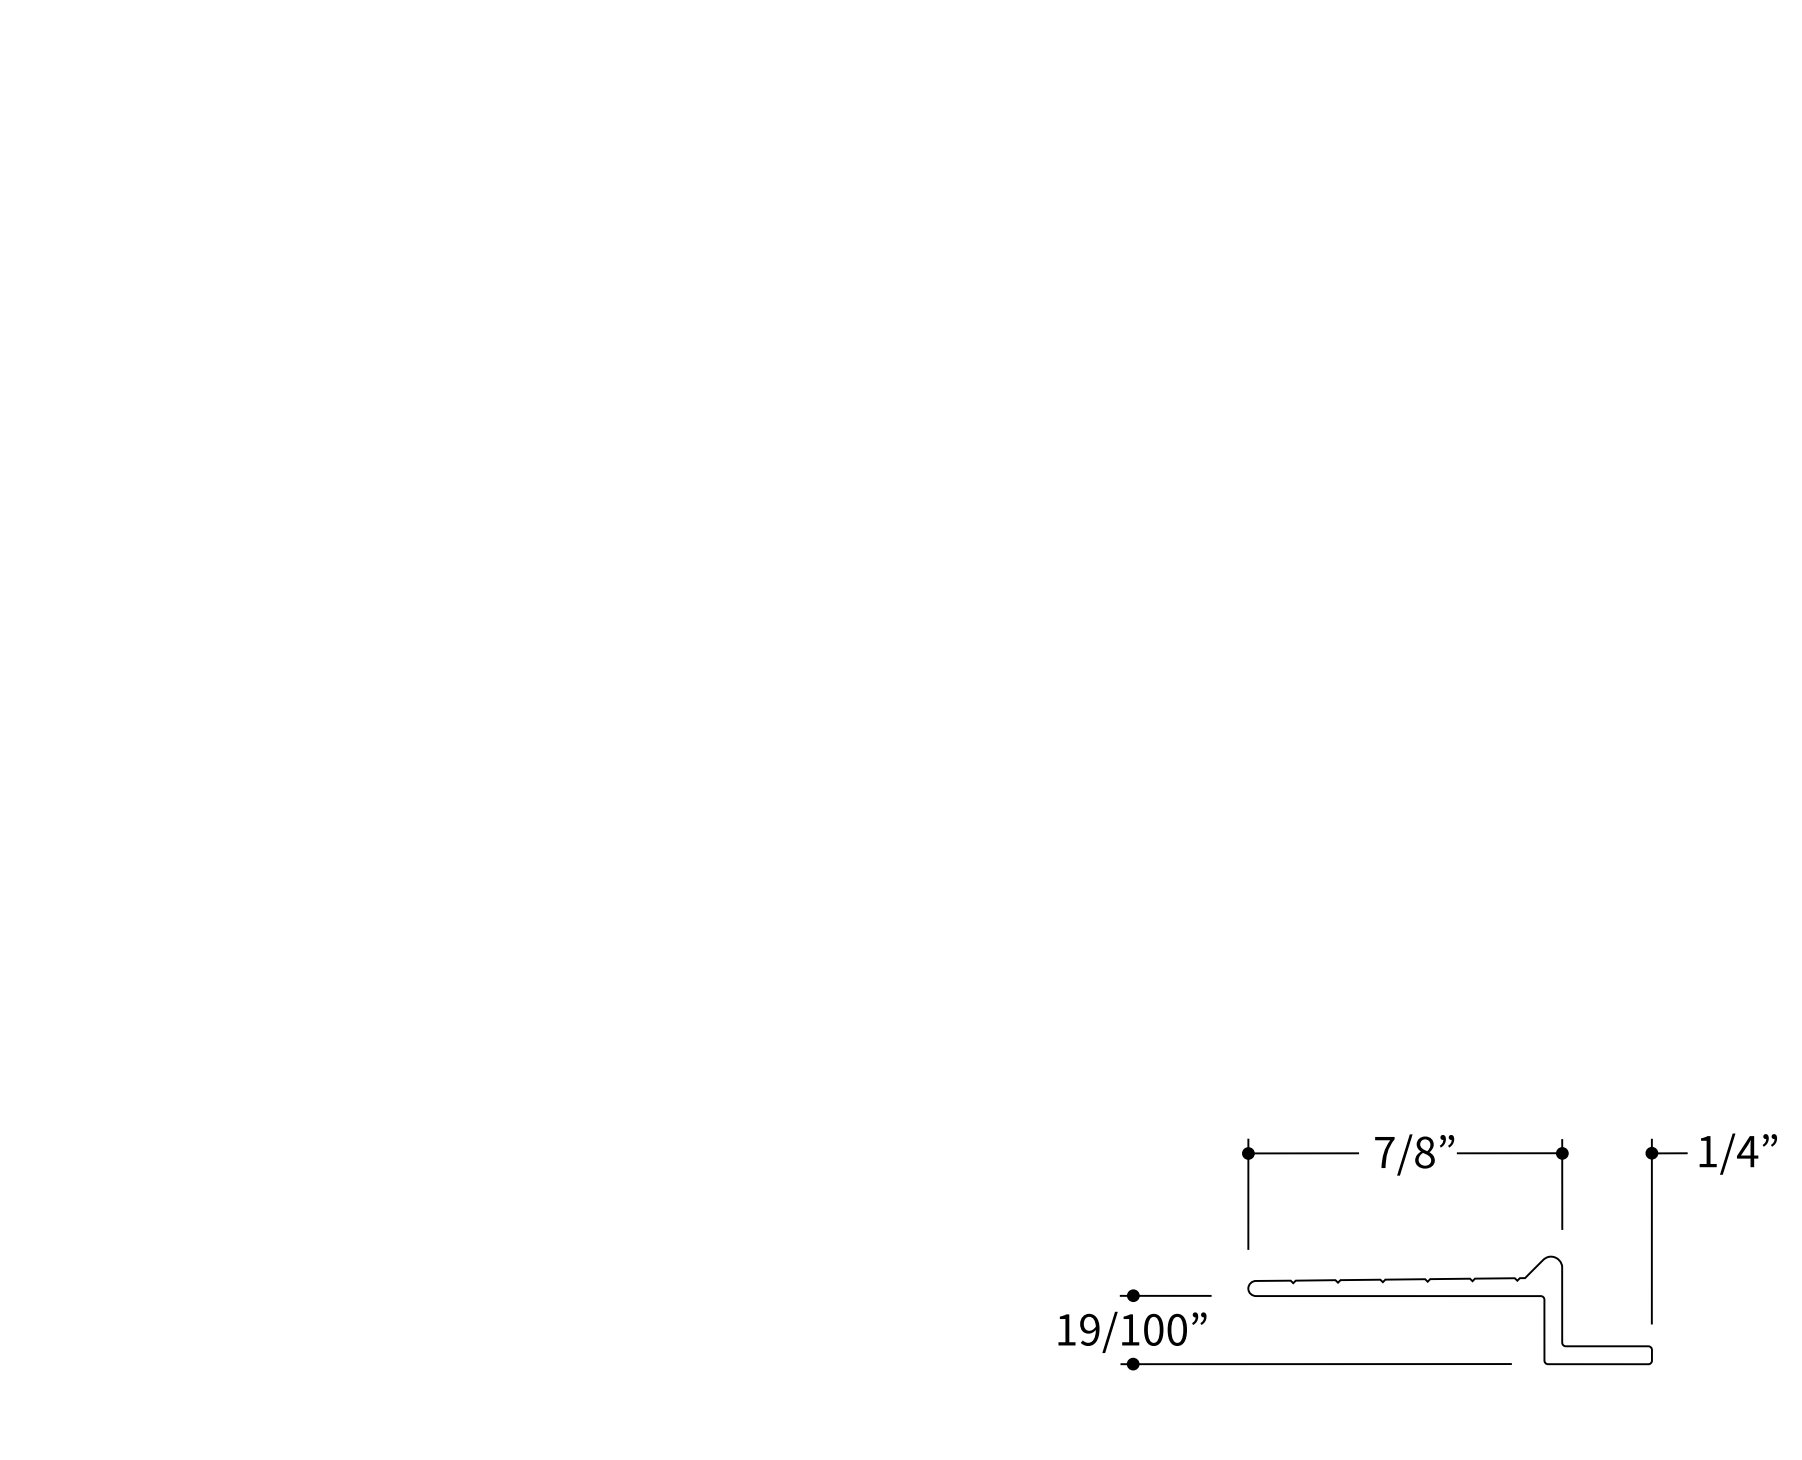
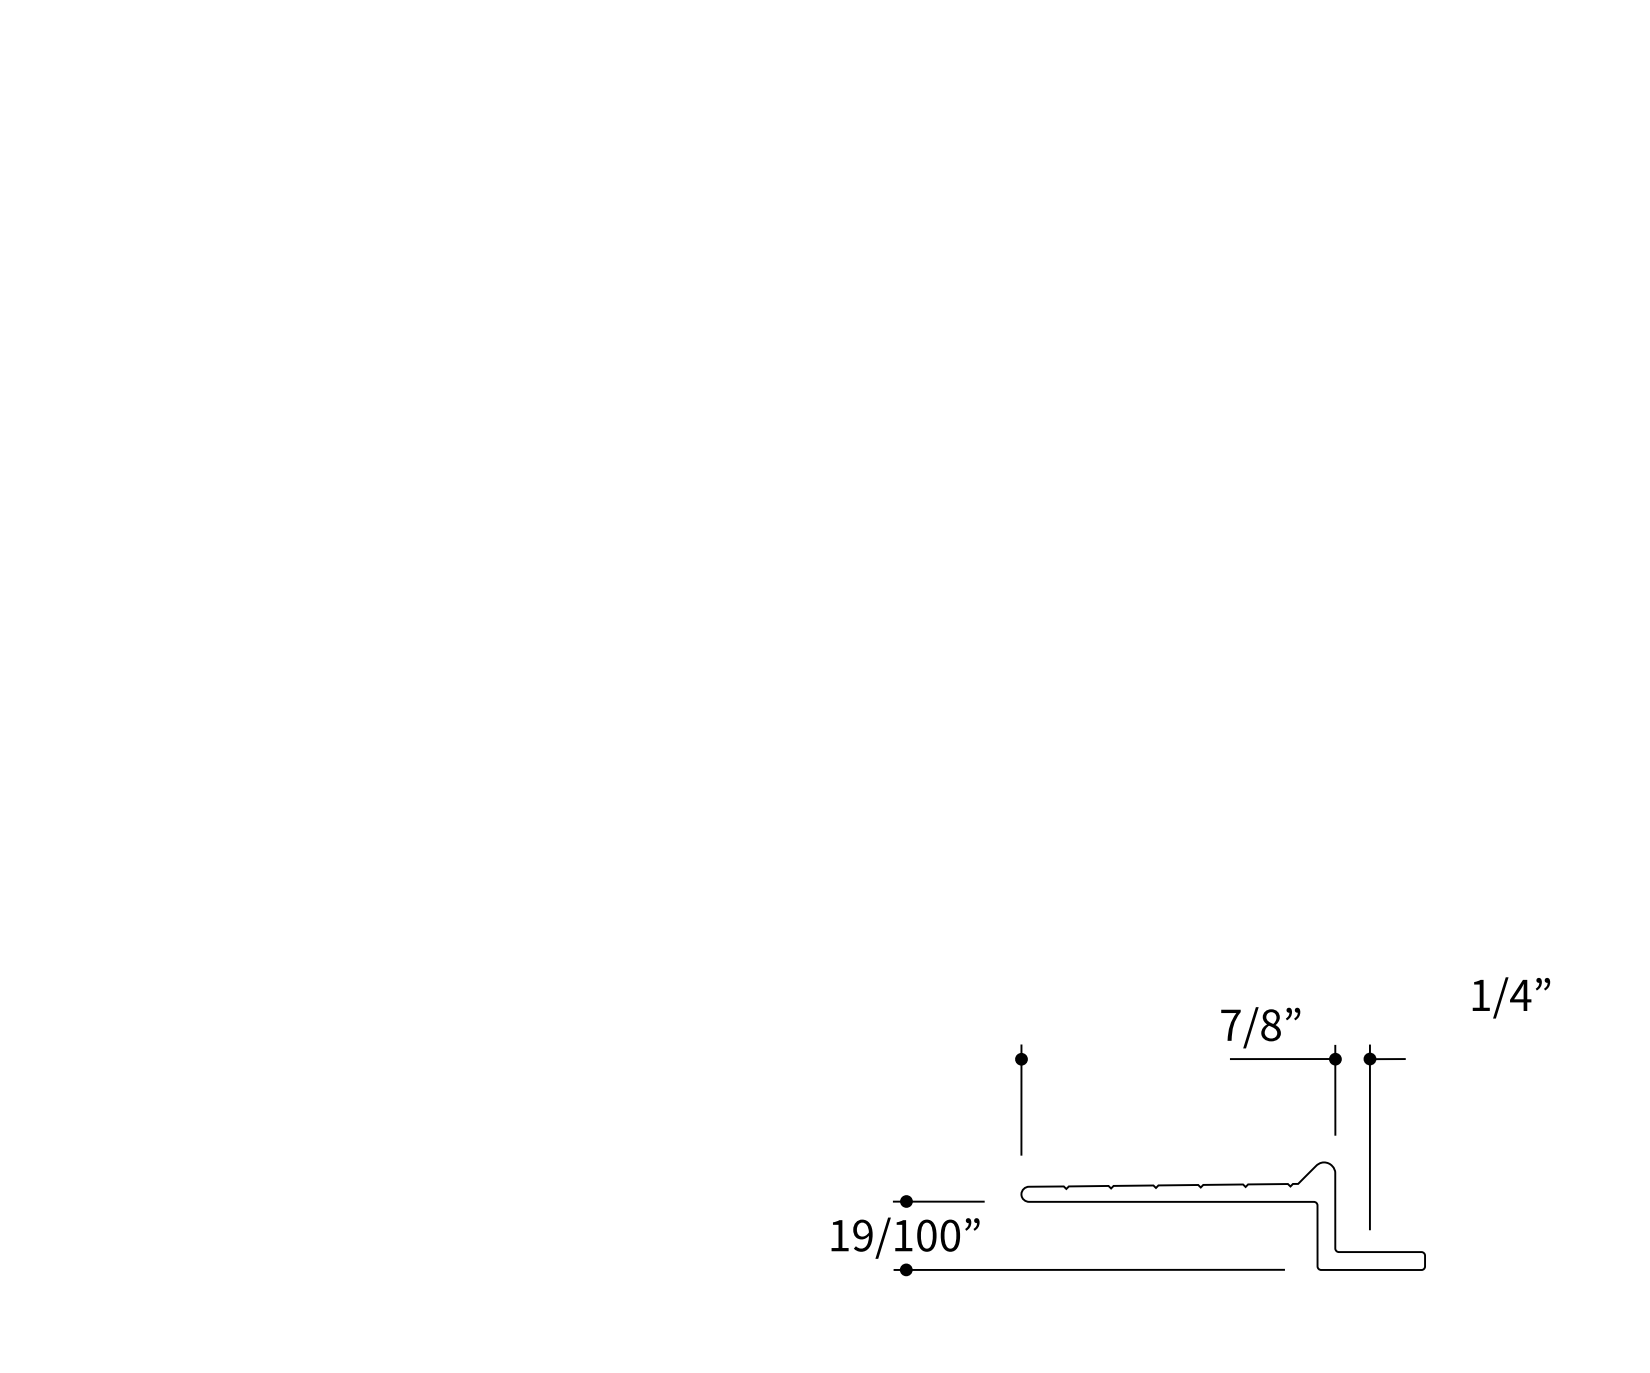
line: (1305, 1153) -> (1078, 1059), removed
text: (1737, 1153) -> (1510, 997), moved
text: (1414, 1154) -> (1260, 1027), moved
part: (1652, 1231) -> (1370, 1137), moved

